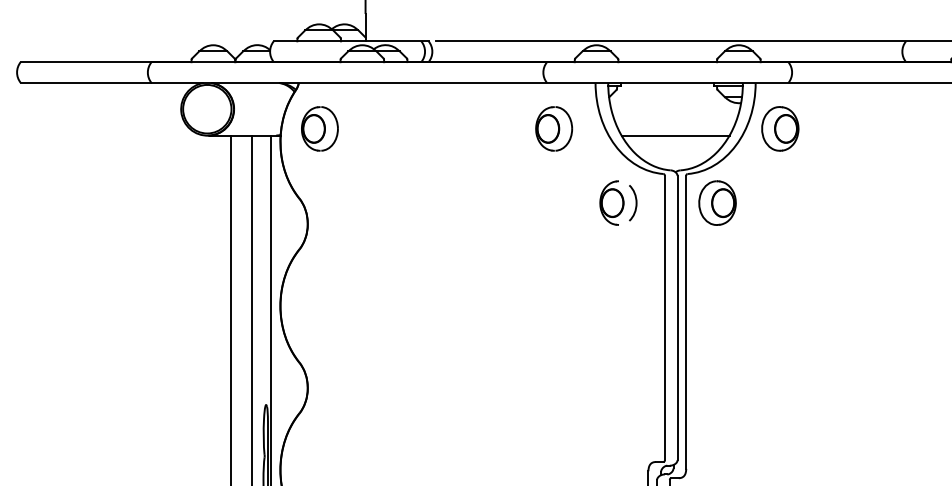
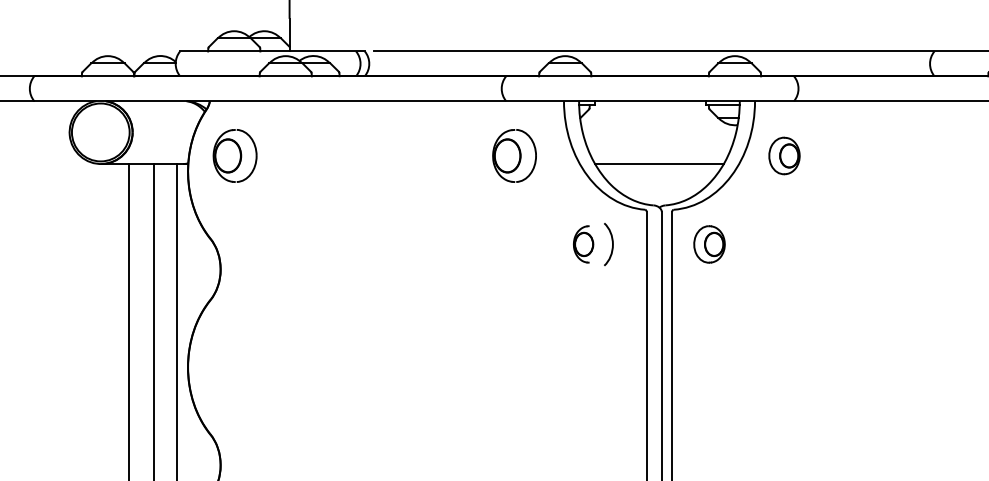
part: (780, 128) -> (784, 155), size x0.7
part: (611, 202) -> (583, 243), size x0.7
part: (717, 202) -> (709, 243), size x0.7

